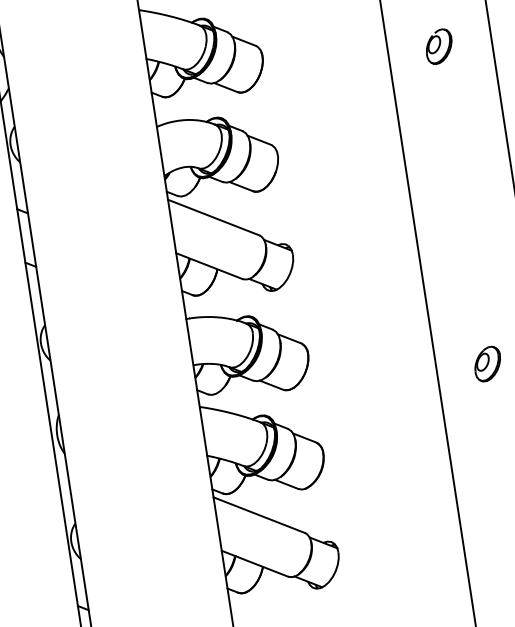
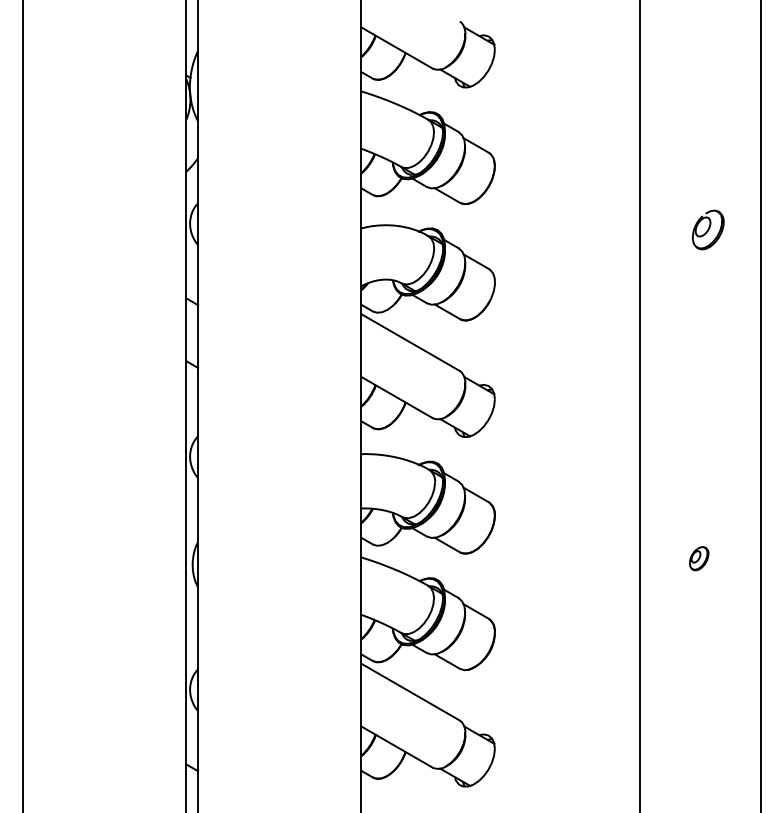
part: (439, 46) -> (708, 229), moved
part: (487, 363) -> (698, 558), size x0.6

